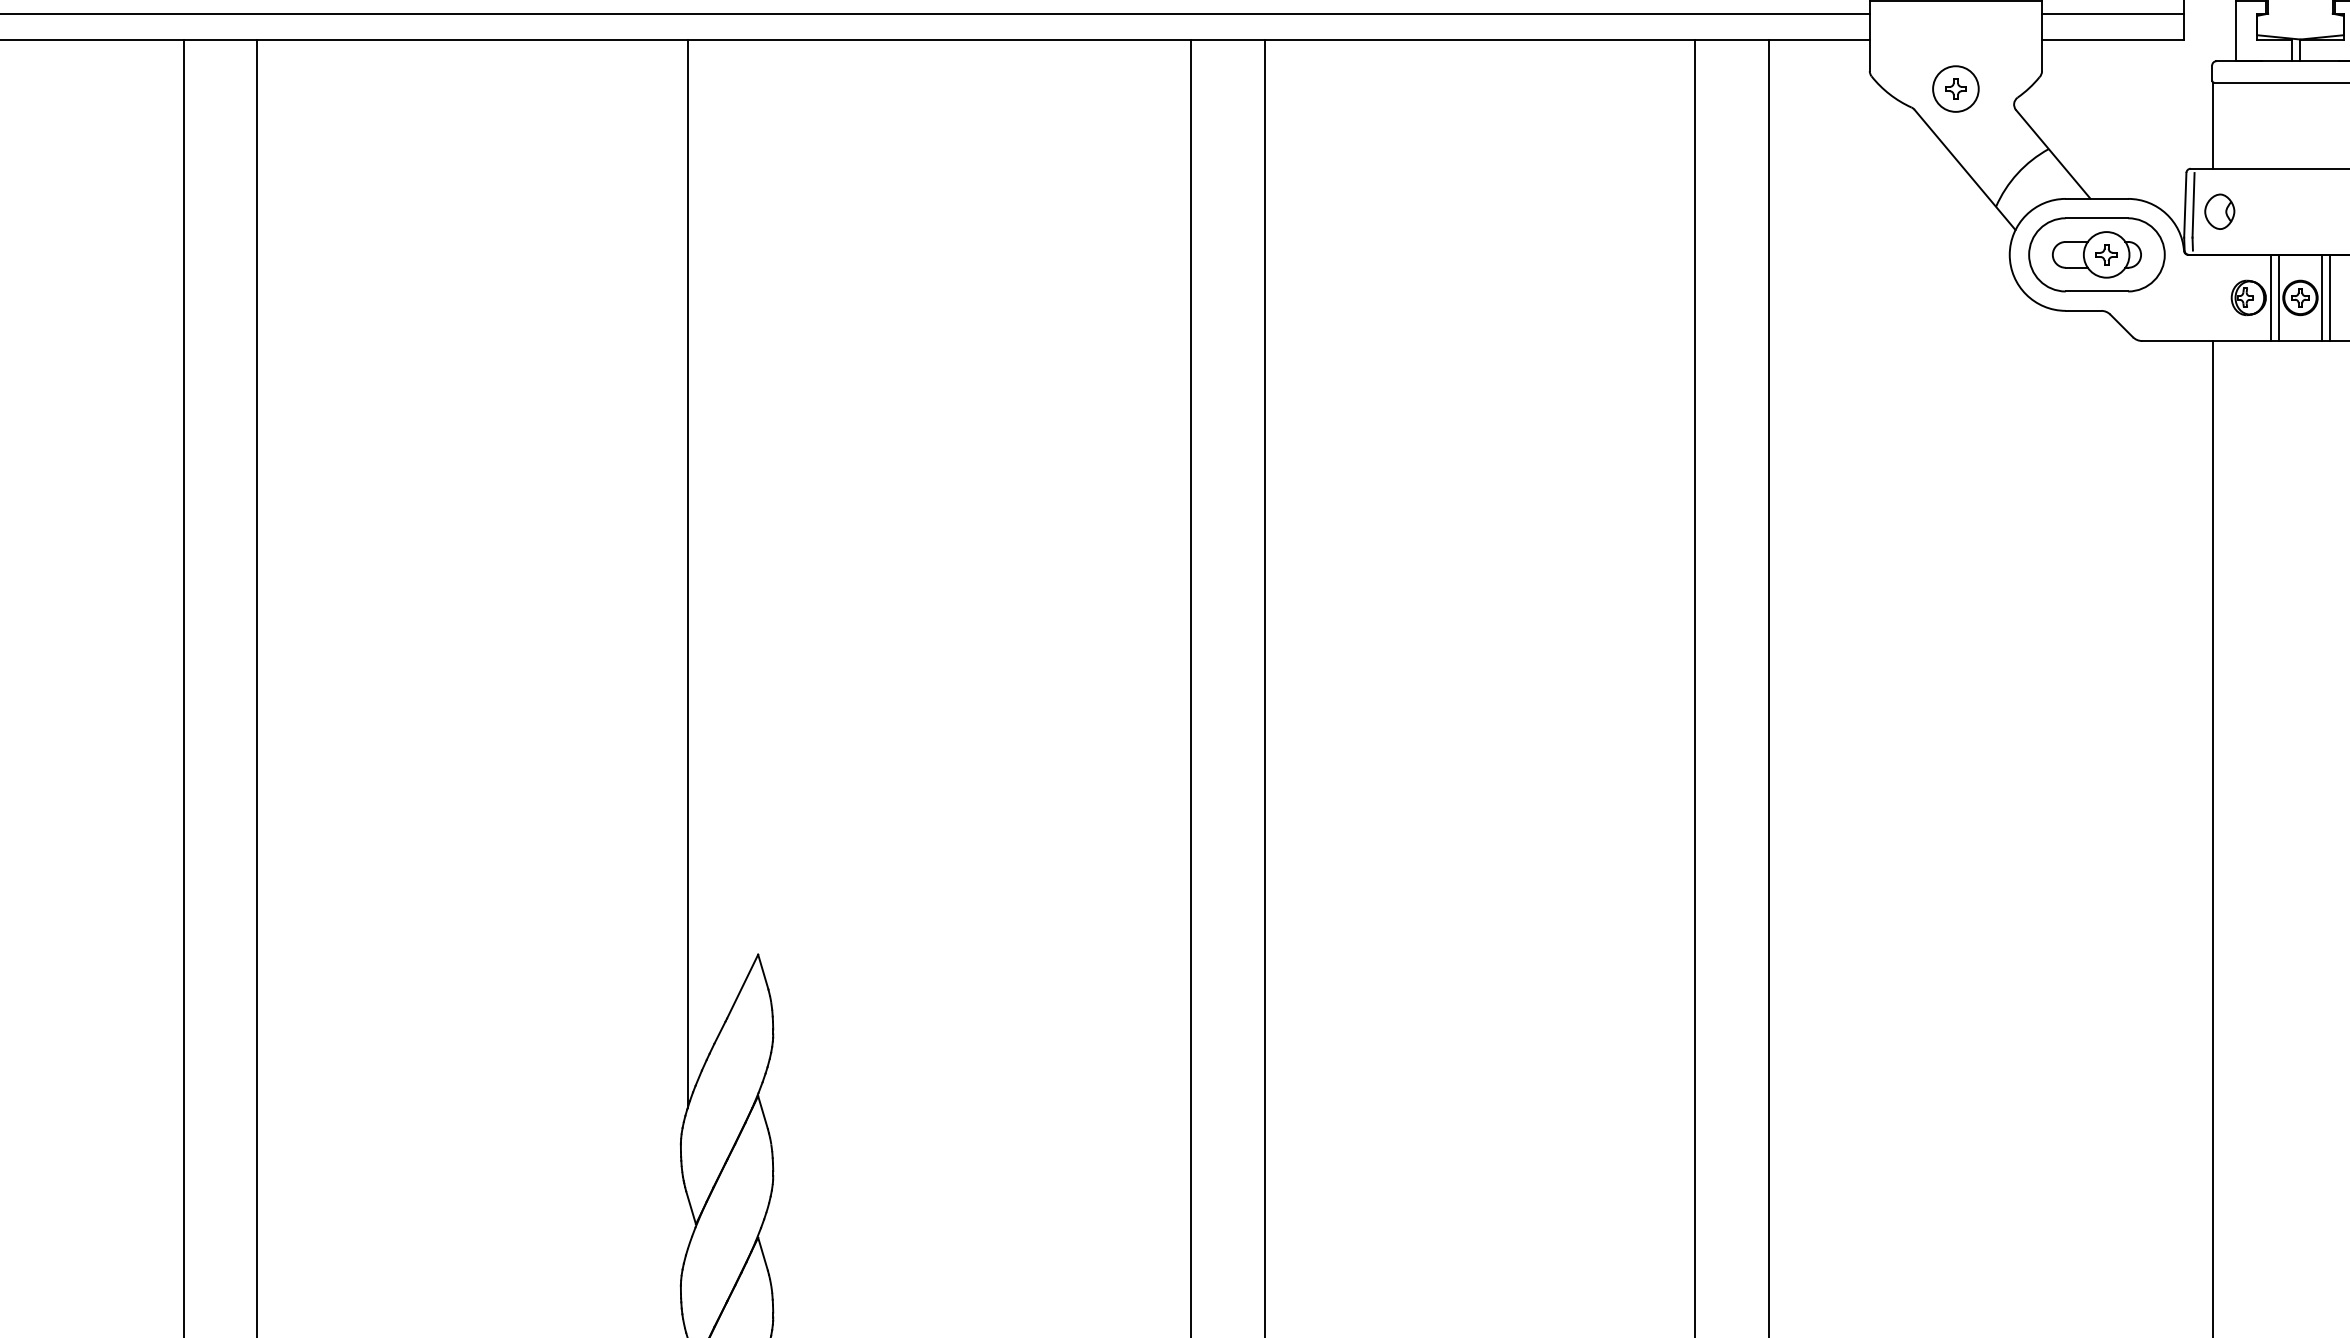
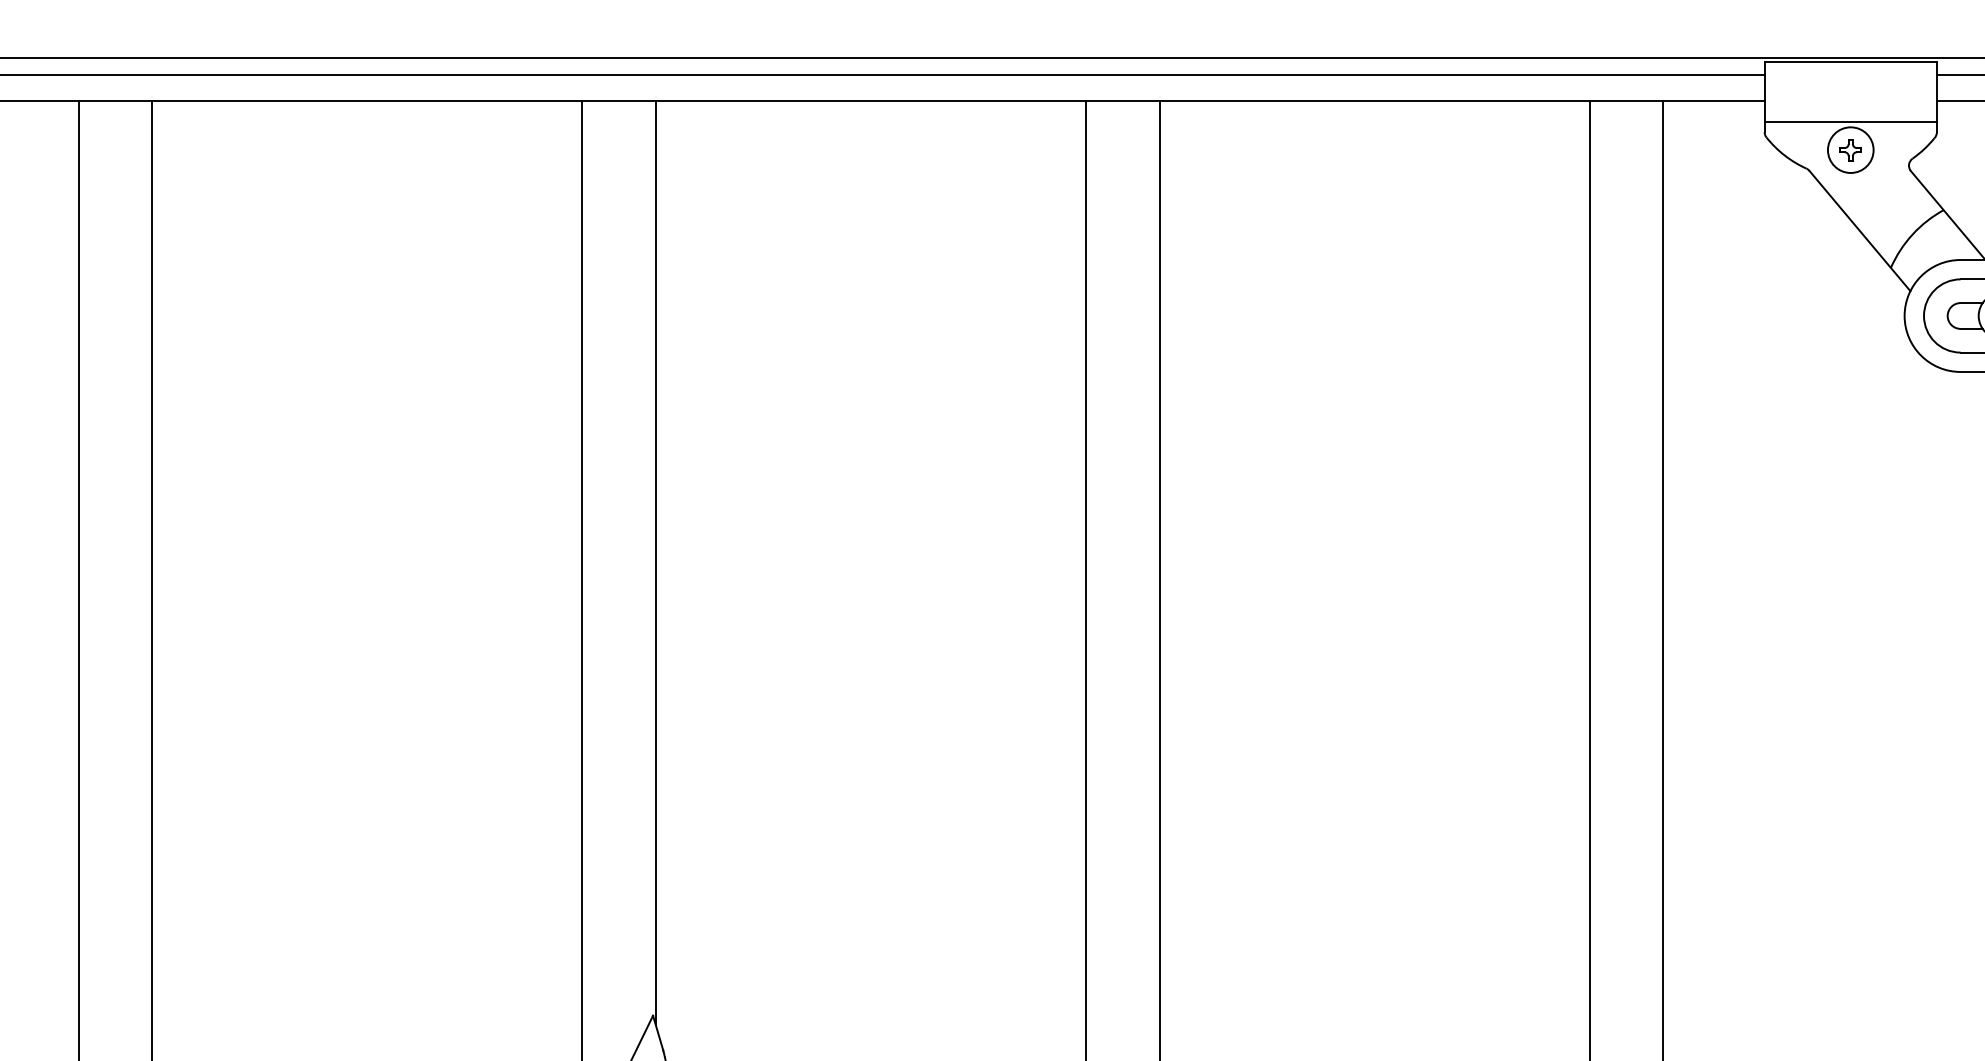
line: (1955, 61) -> (1850, 122), added
line: (760, 501) -> (655, 562), added

